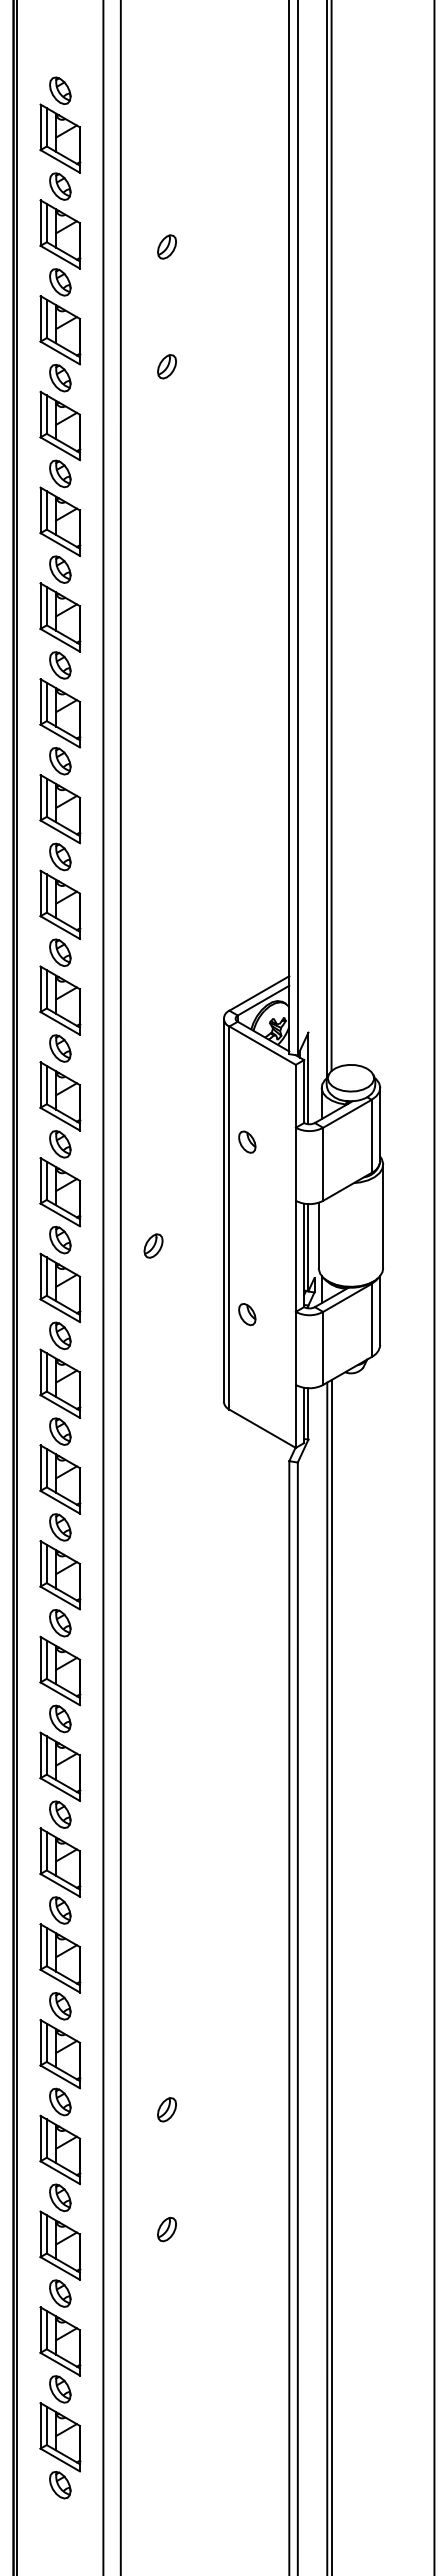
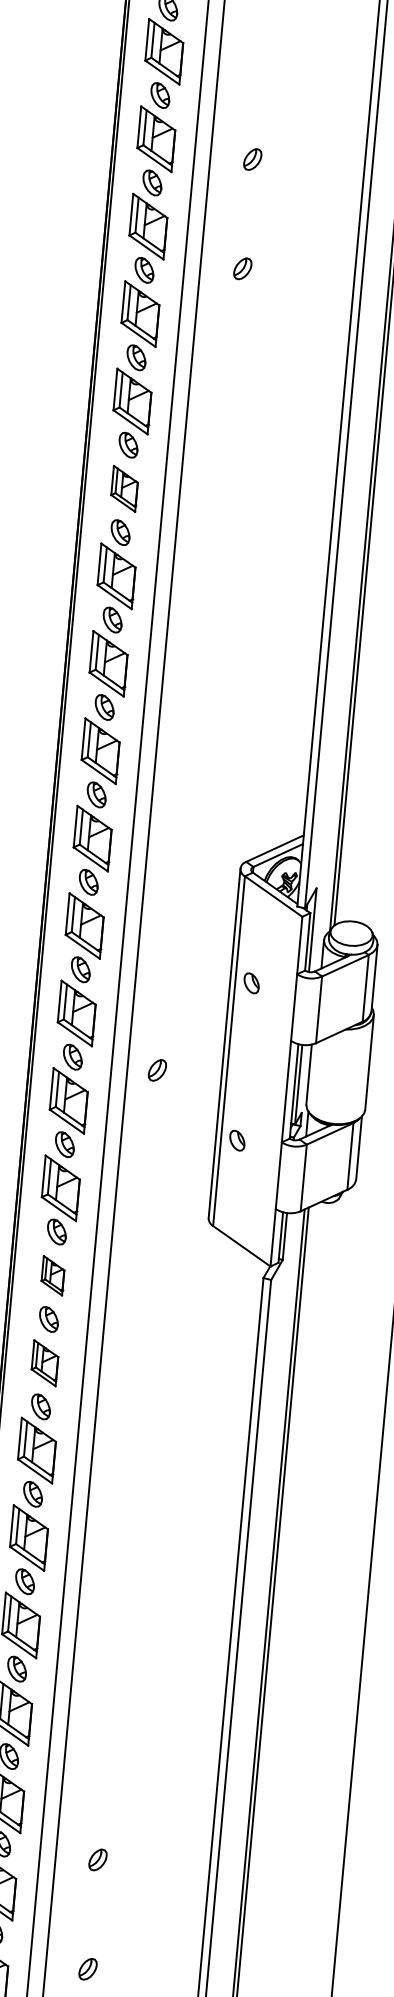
part: (60, 617) -> (124, 488), size x0.7
part: (60, 1479) -> (53, 1275), size x0.6
part: (60, 1575) -> (45, 1363), size x0.7

